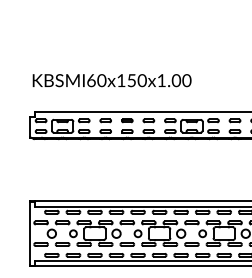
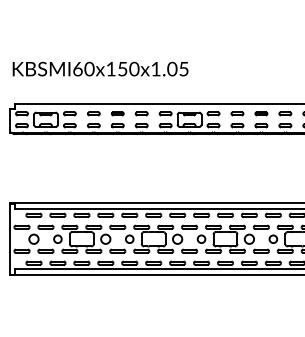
text: (186, 80) -> (183, 68), 60x150x1.00 -> 60x150x1.05

